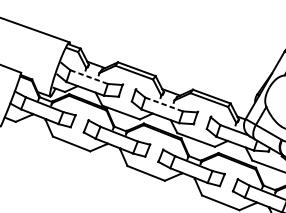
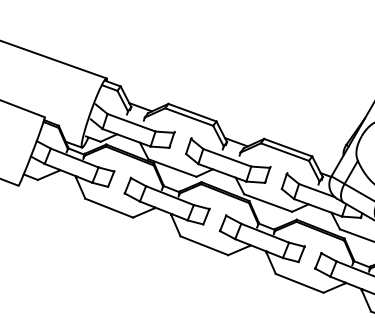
line: (89, 76) -> (131, 122), dashed -> solid
line: (164, 104) -> (227, 157), dashed -> solid

